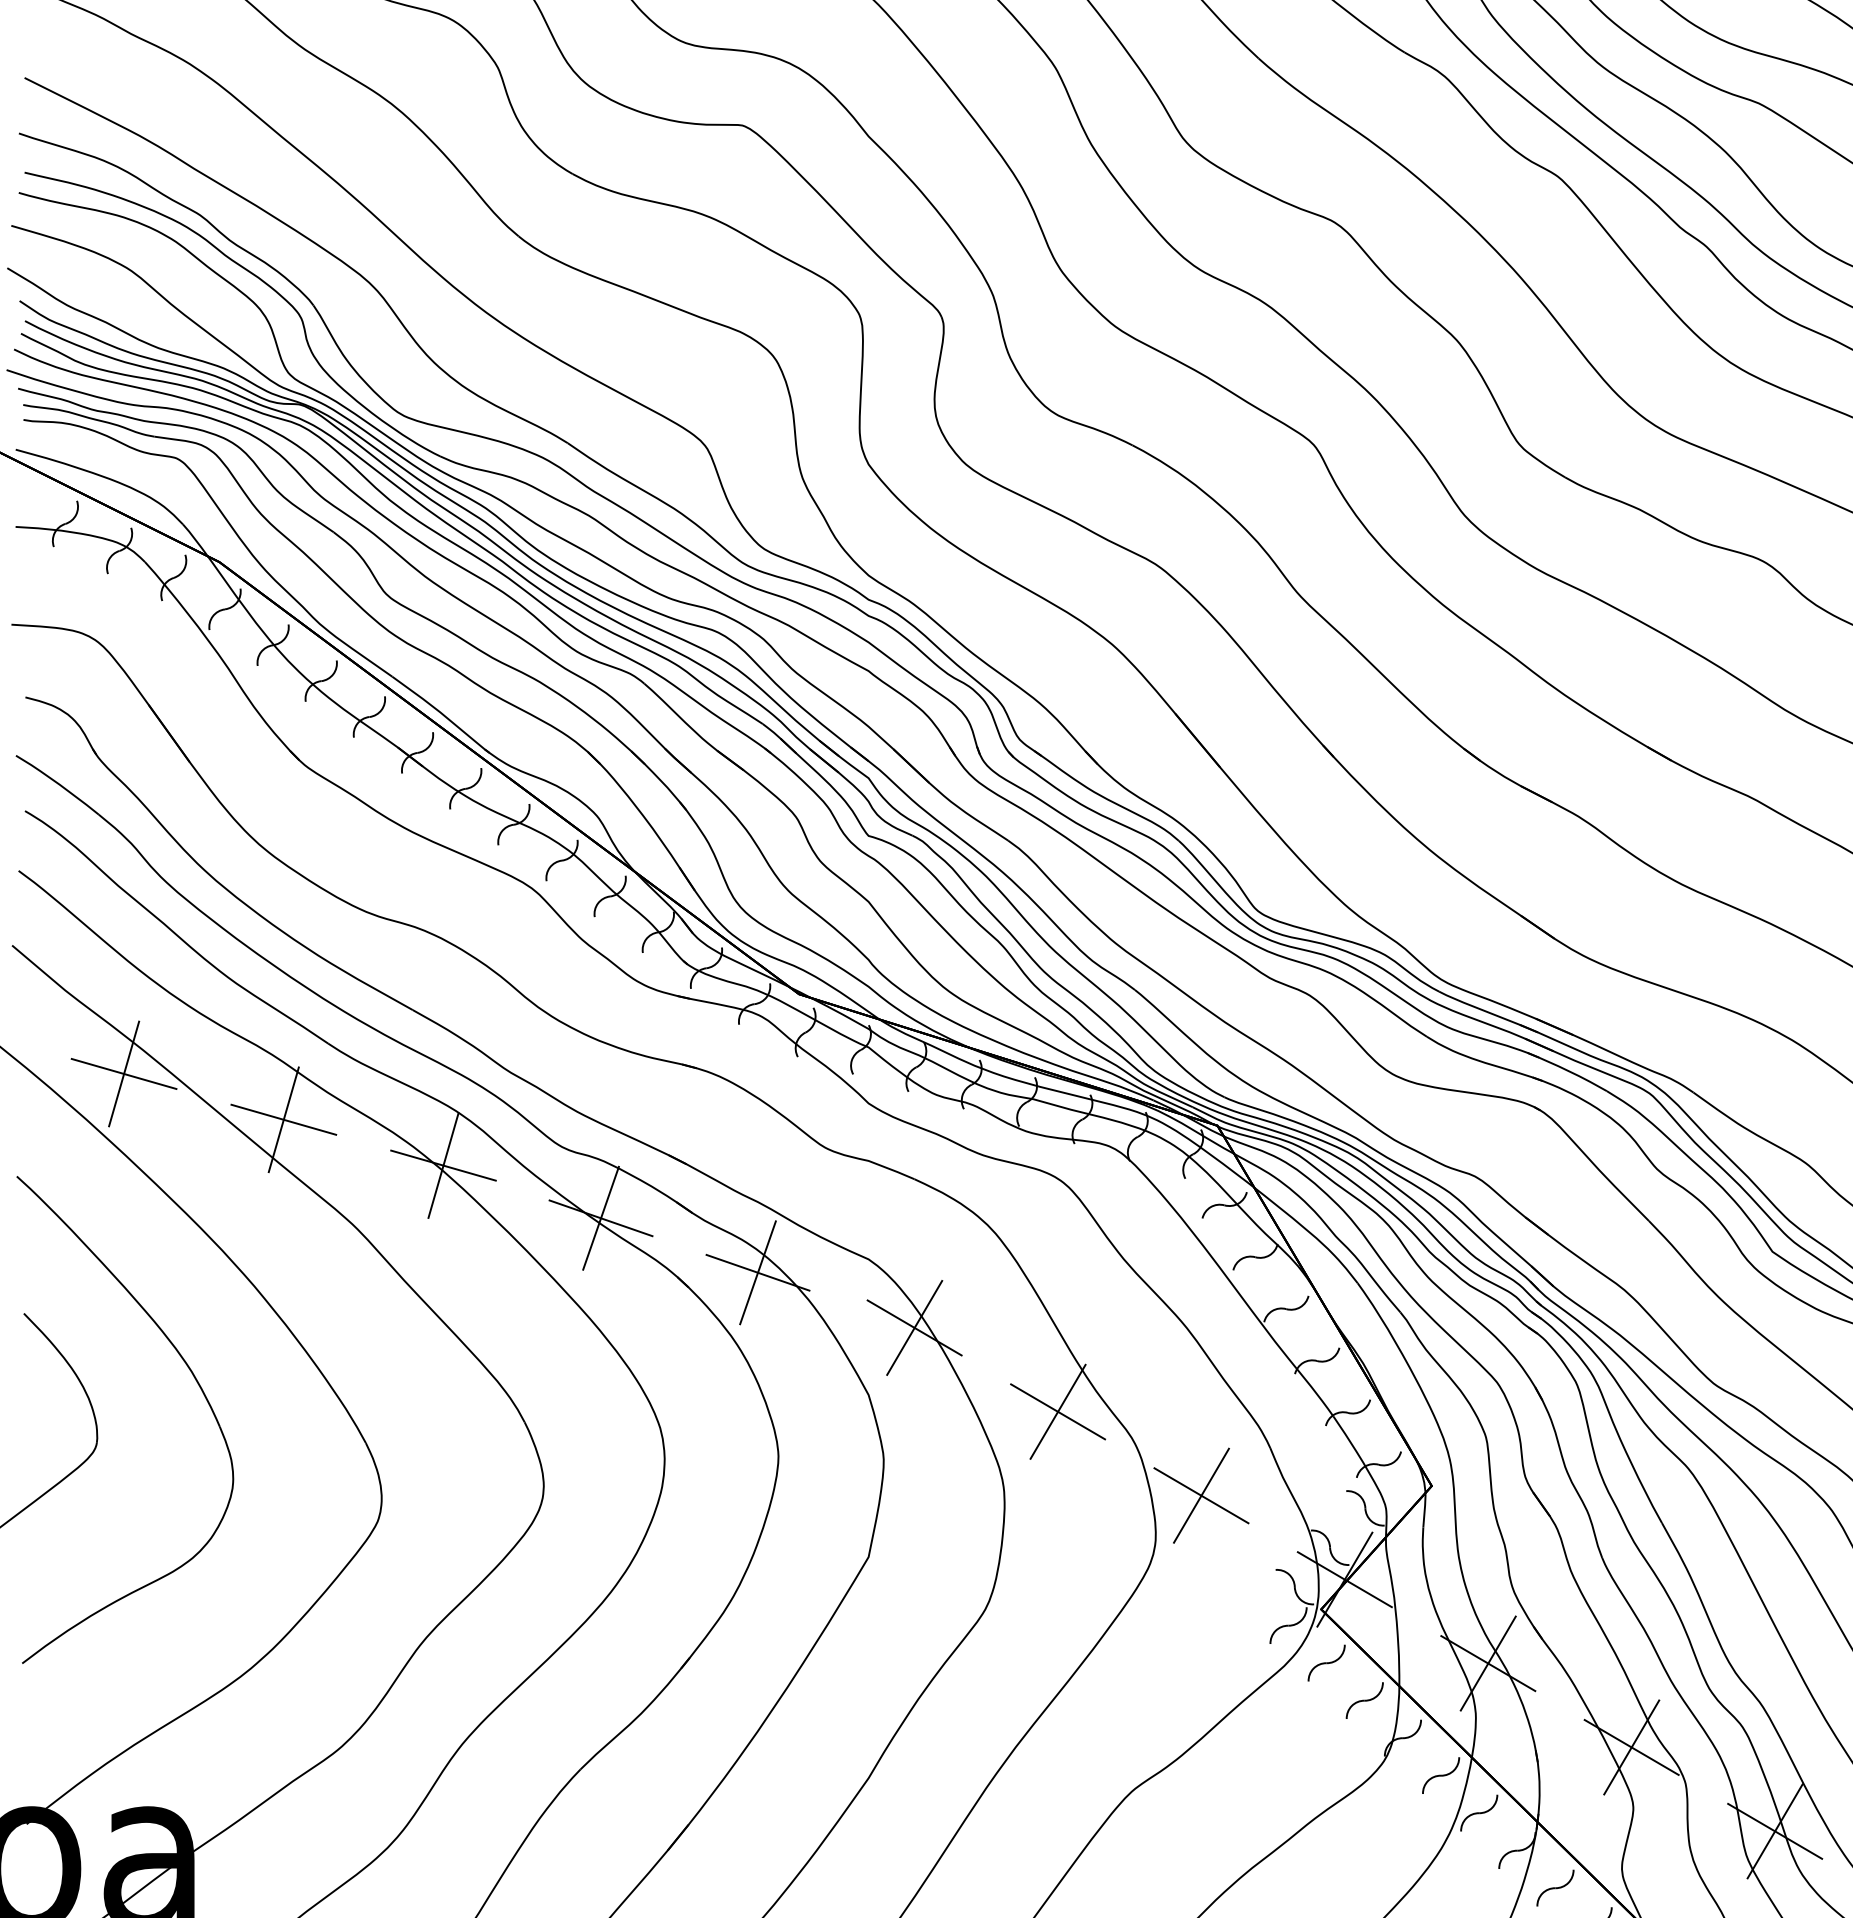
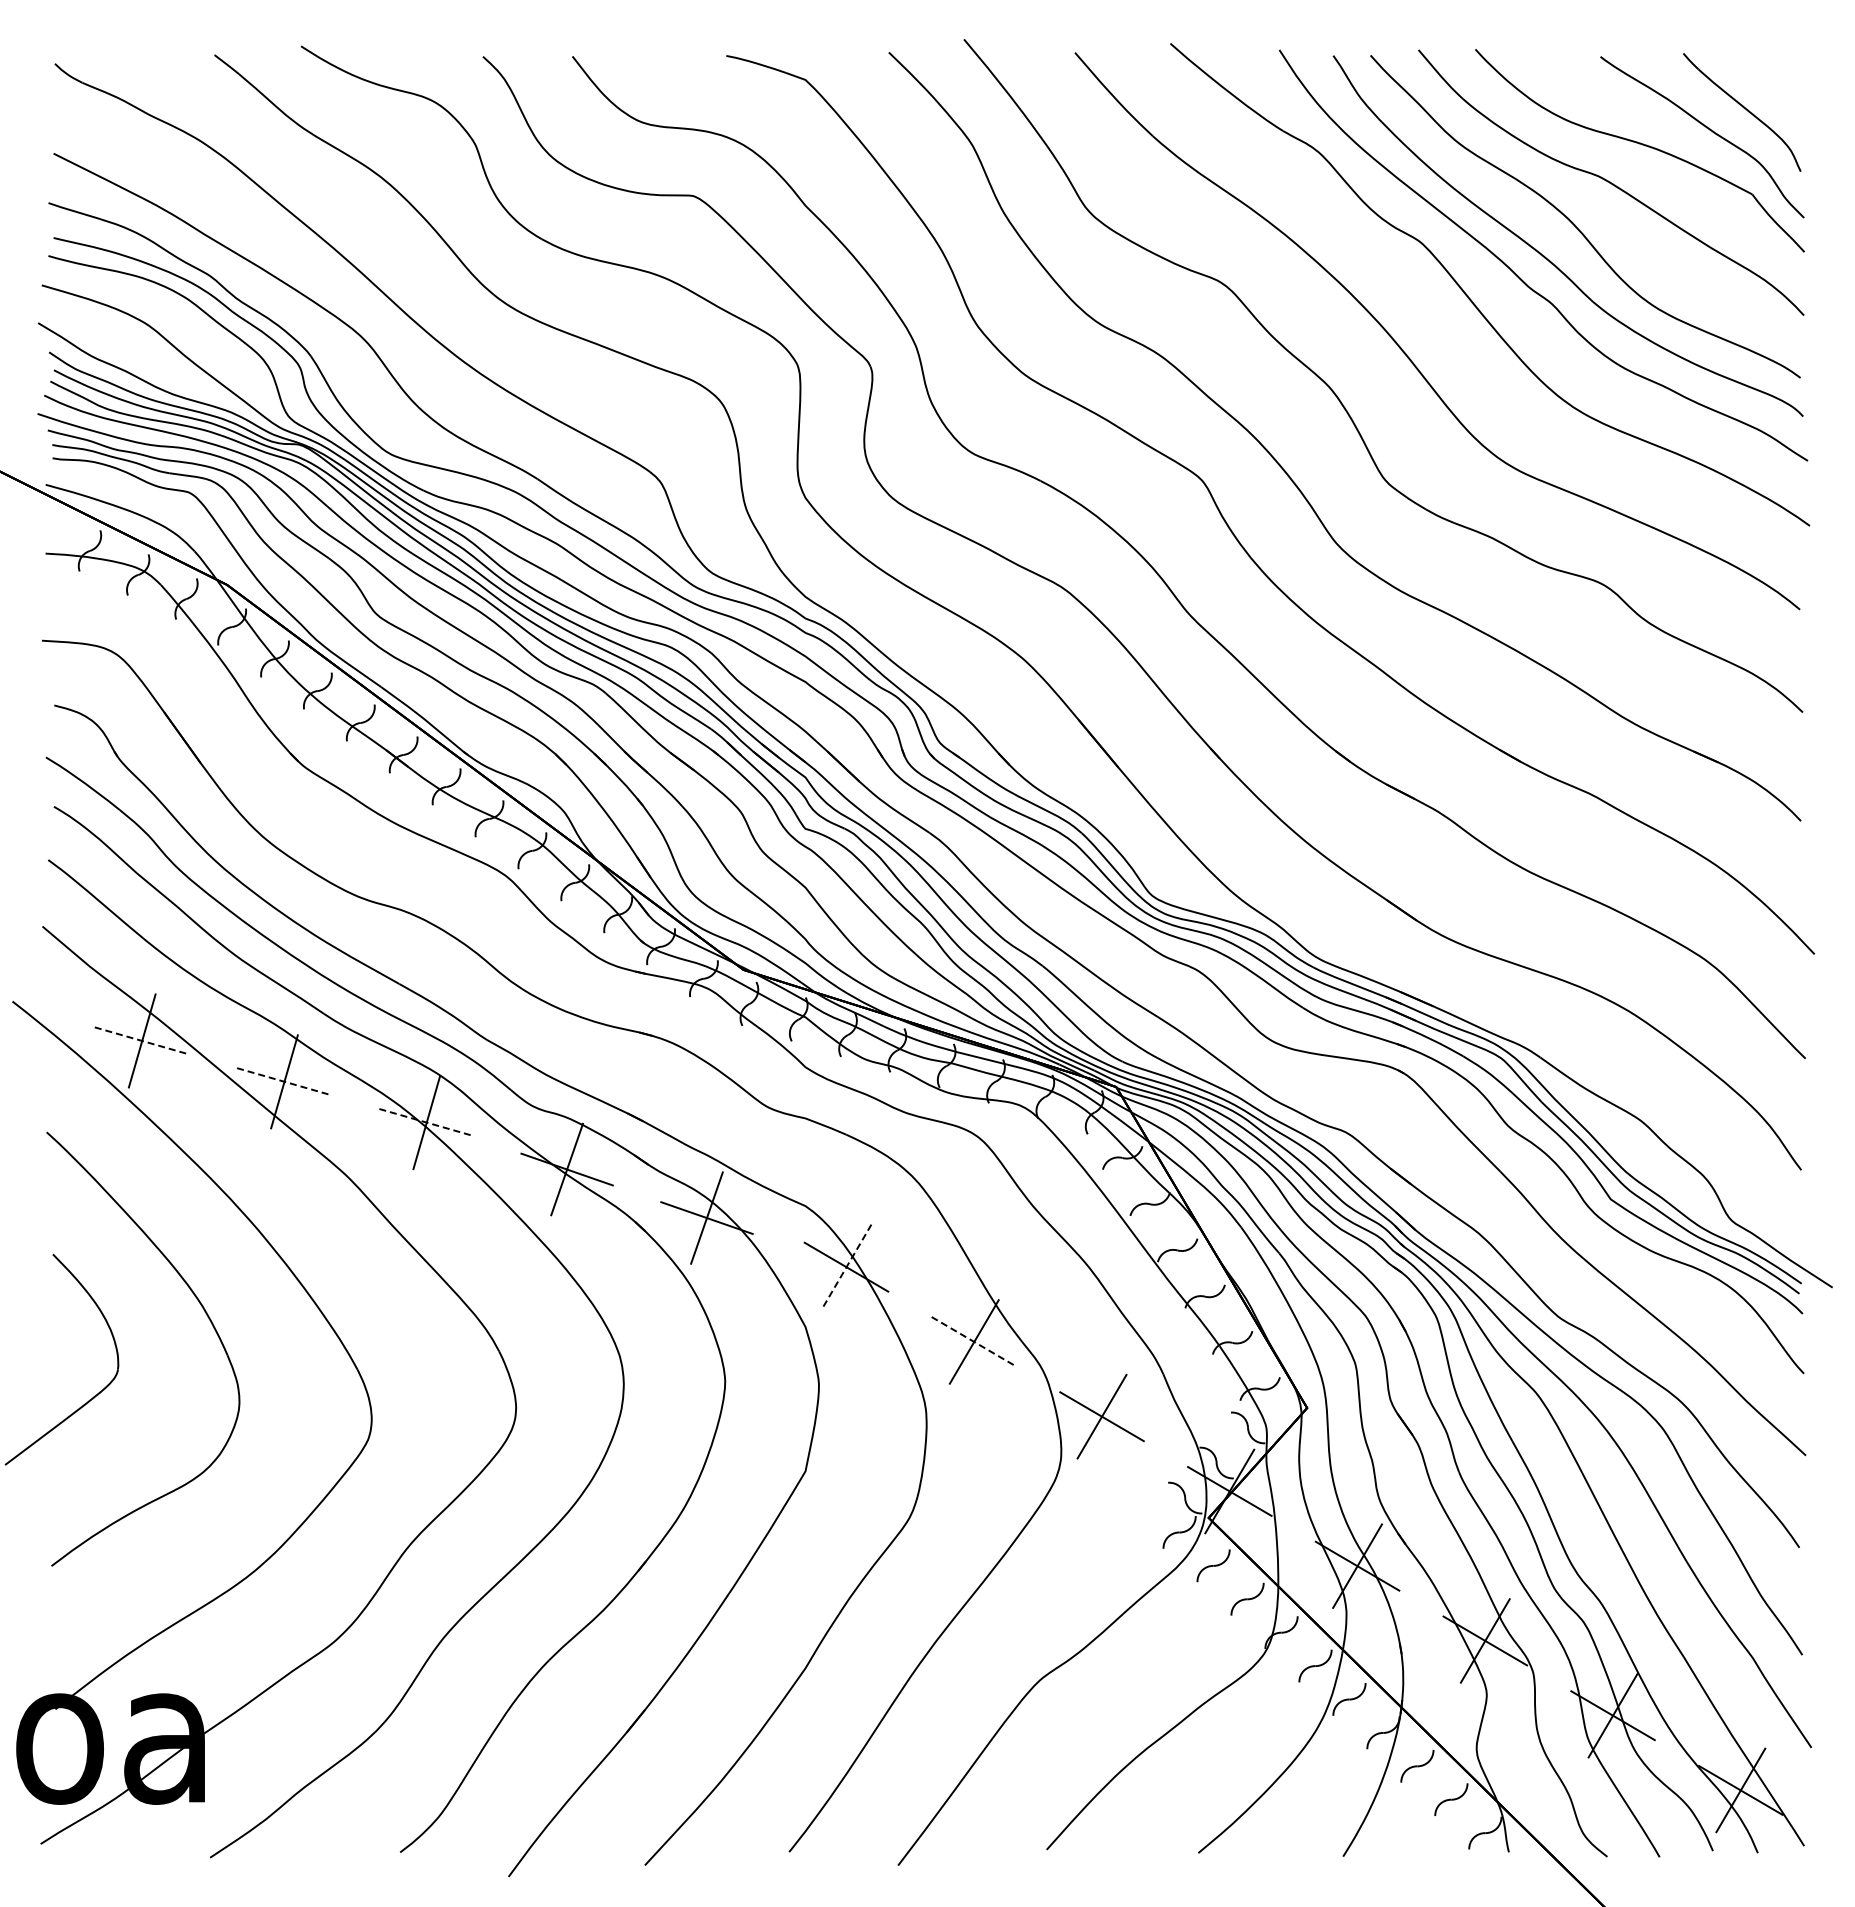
line: (124, 1073) -> (142, 1040), solid -> dashed
line: (283, 1119) -> (284, 1081), solid -> dashed
line: (443, 1165) -> (426, 1122), solid -> dashed
line: (914, 1328) -> (846, 1267), solid -> dashed
line: (1058, 1411) -> (974, 1341), solid -> dashed

